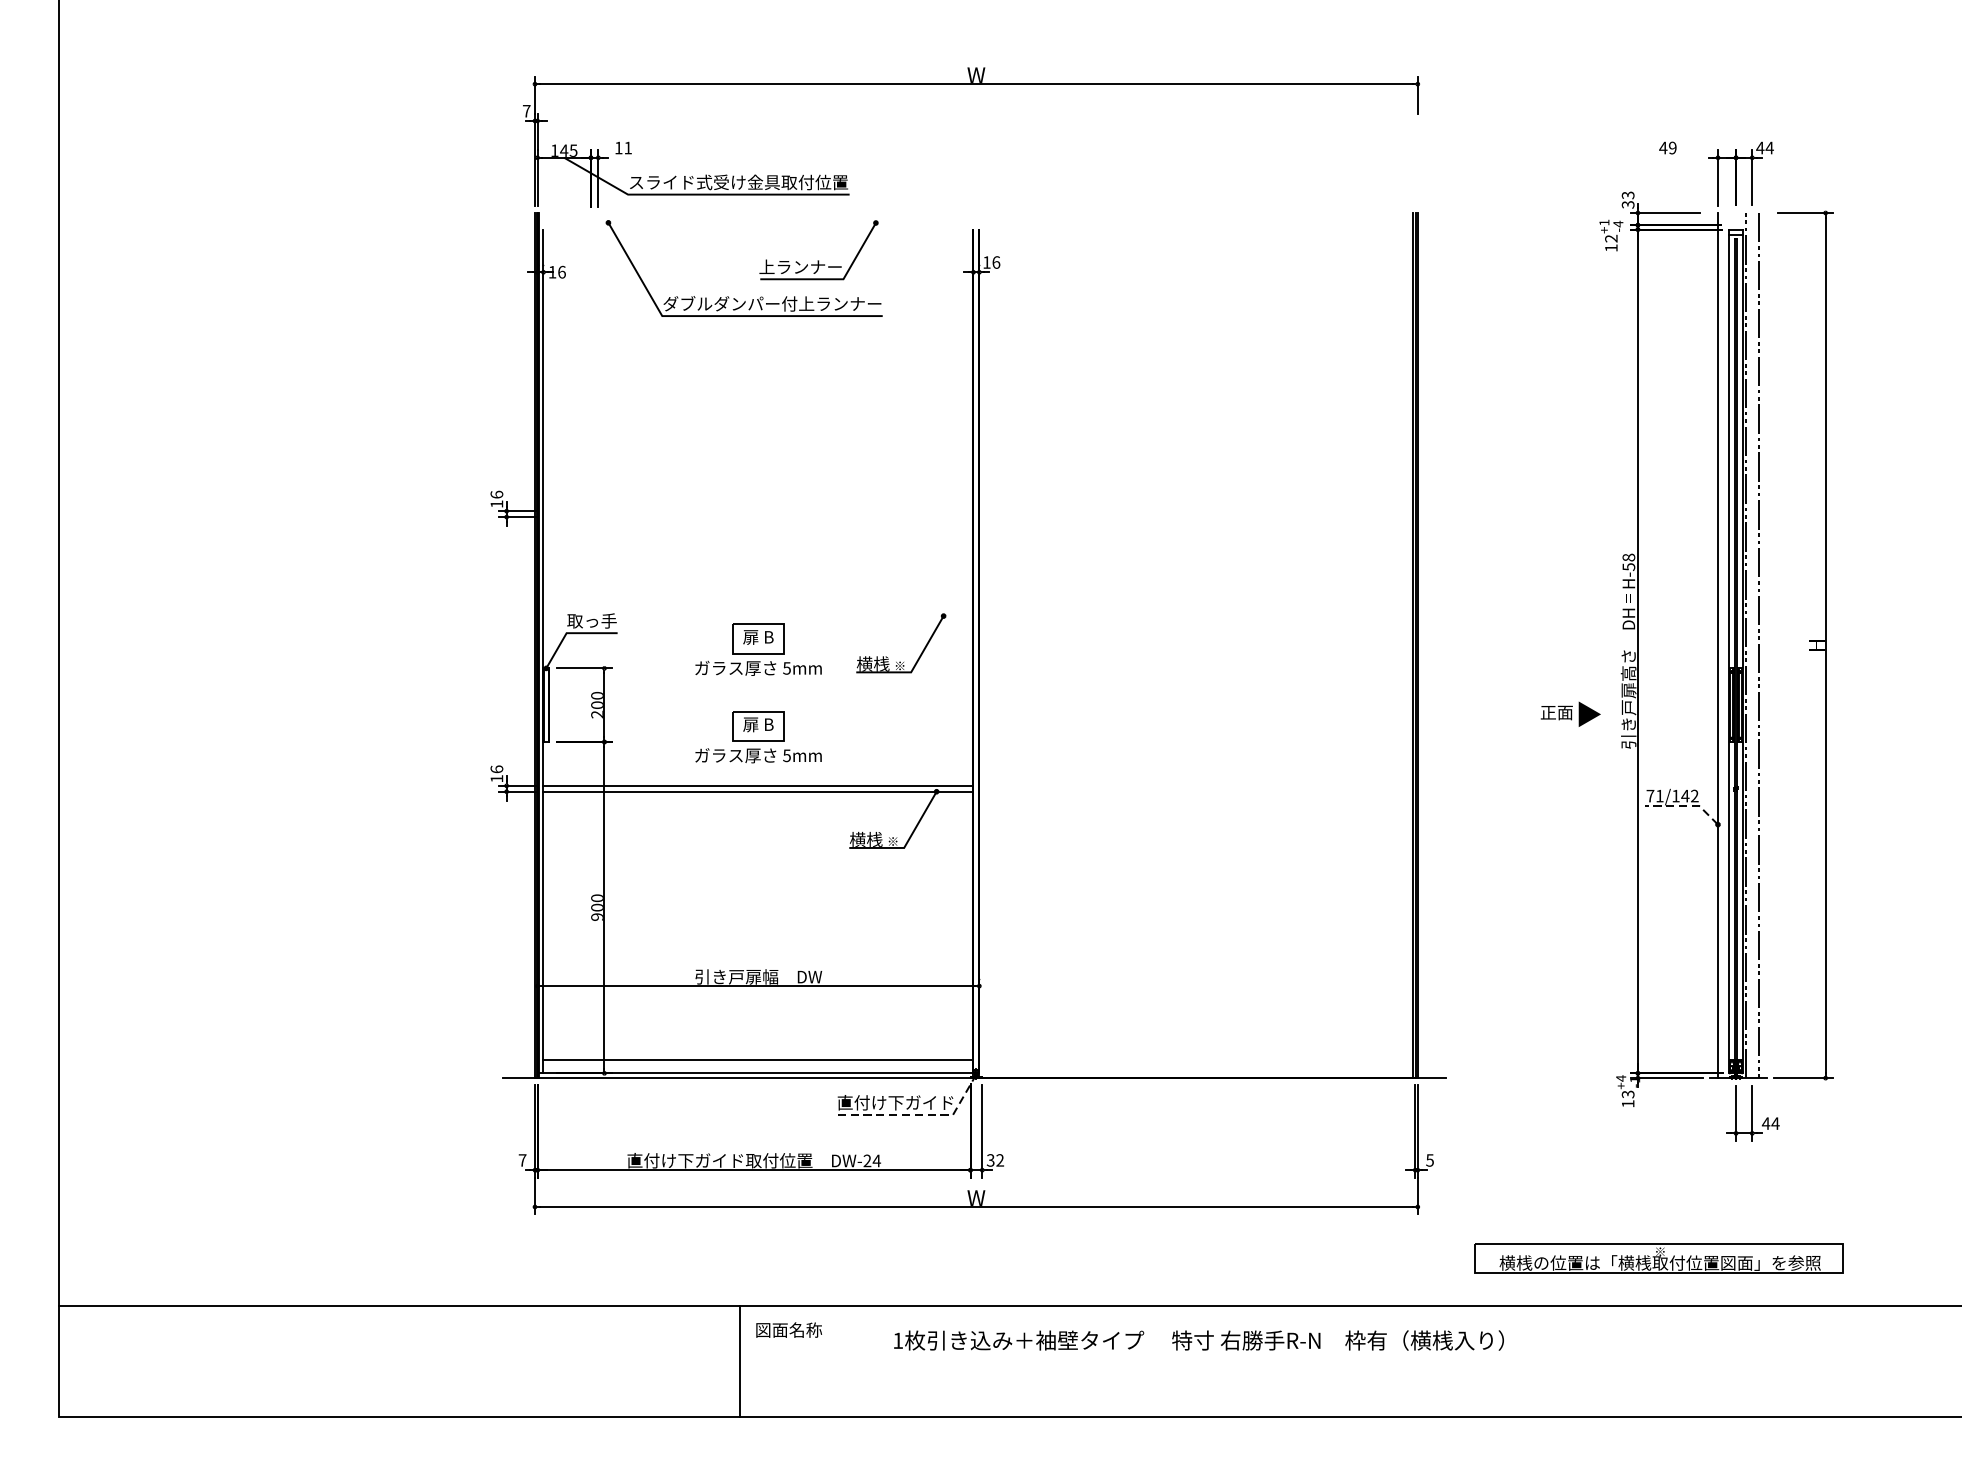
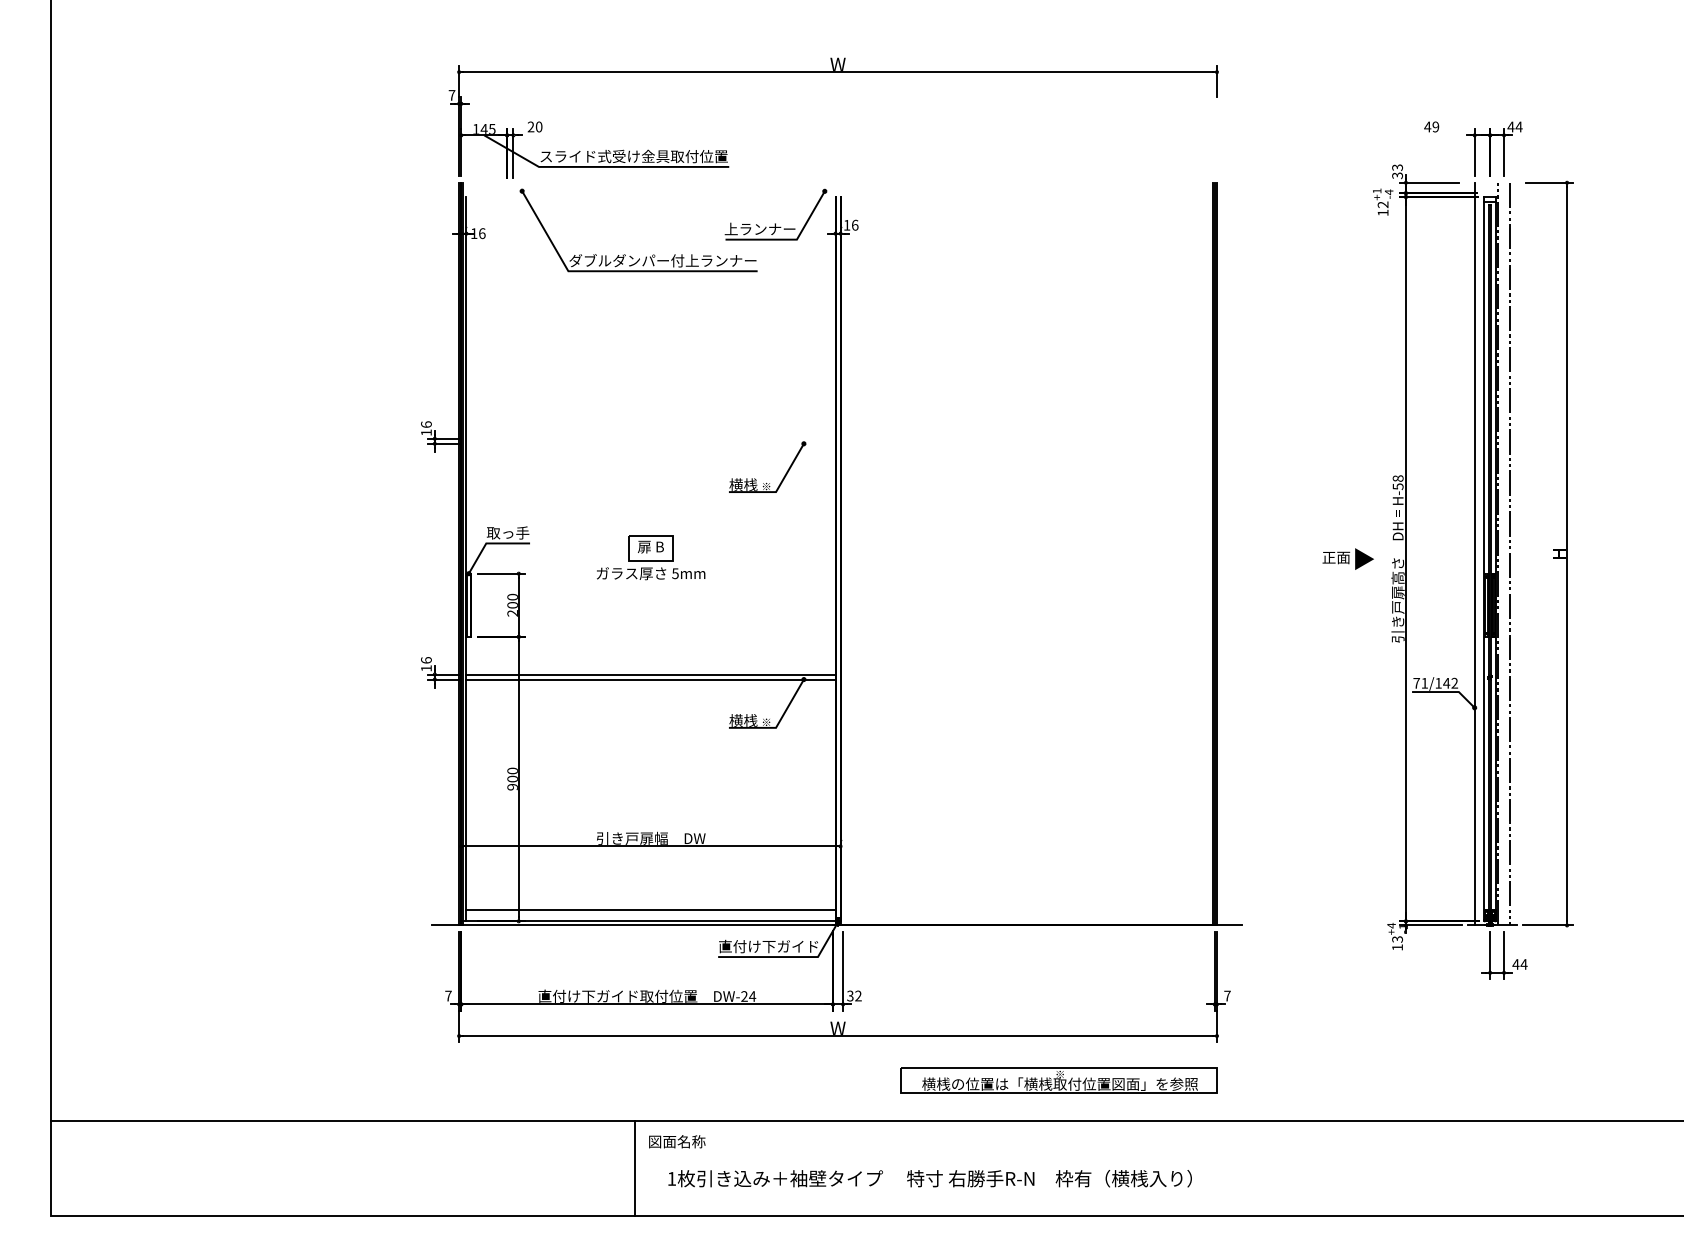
text: (622, 147) -> (534, 126), 11 -> 20
part: (818, 260) -> (775, 223), moved
part: (900, 661) -> (766, 482), moved
text: (1569, 713) -> (1347, 558), moved
part: (759, 736) -> (651, 632), removed
line: (1685, 806) -> (1446, 692), dashed -> solid
line: (919, 1115) -> (789, 957), dashed -> solid
text: (1430, 1159) -> (1227, 995), 5 -> 7
part: (1658, 1258) -> (1058, 1080), moved
text: (1198, 1340) -> (929, 1178), moved

